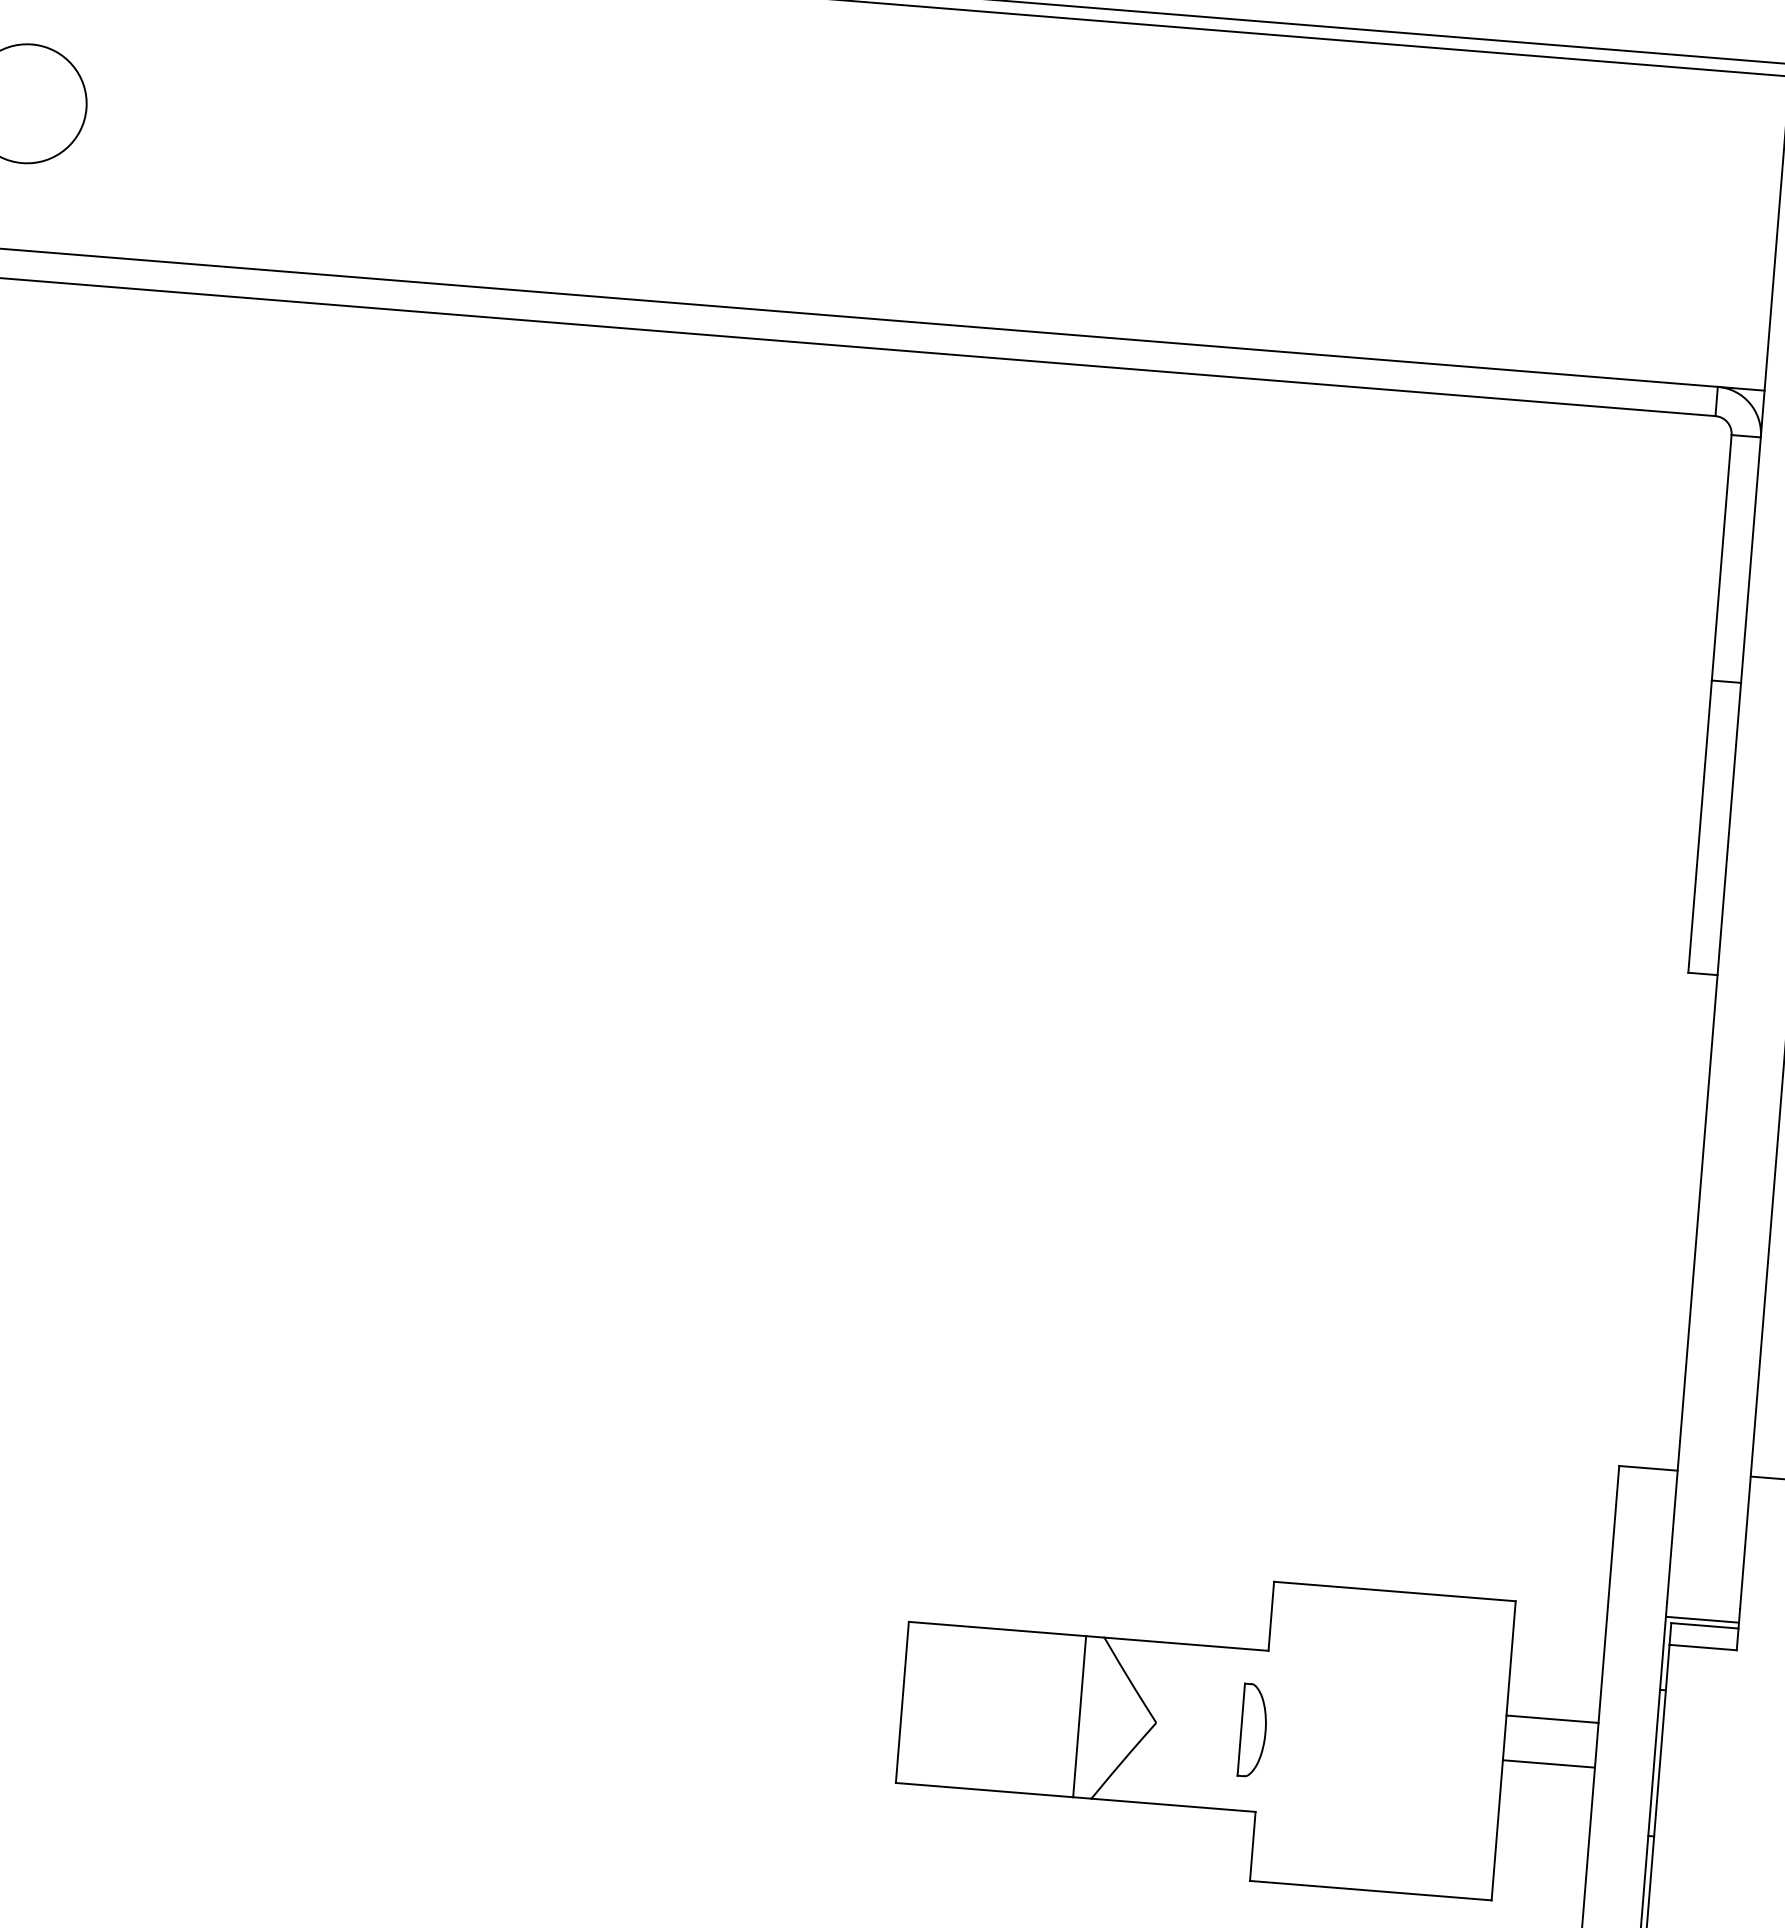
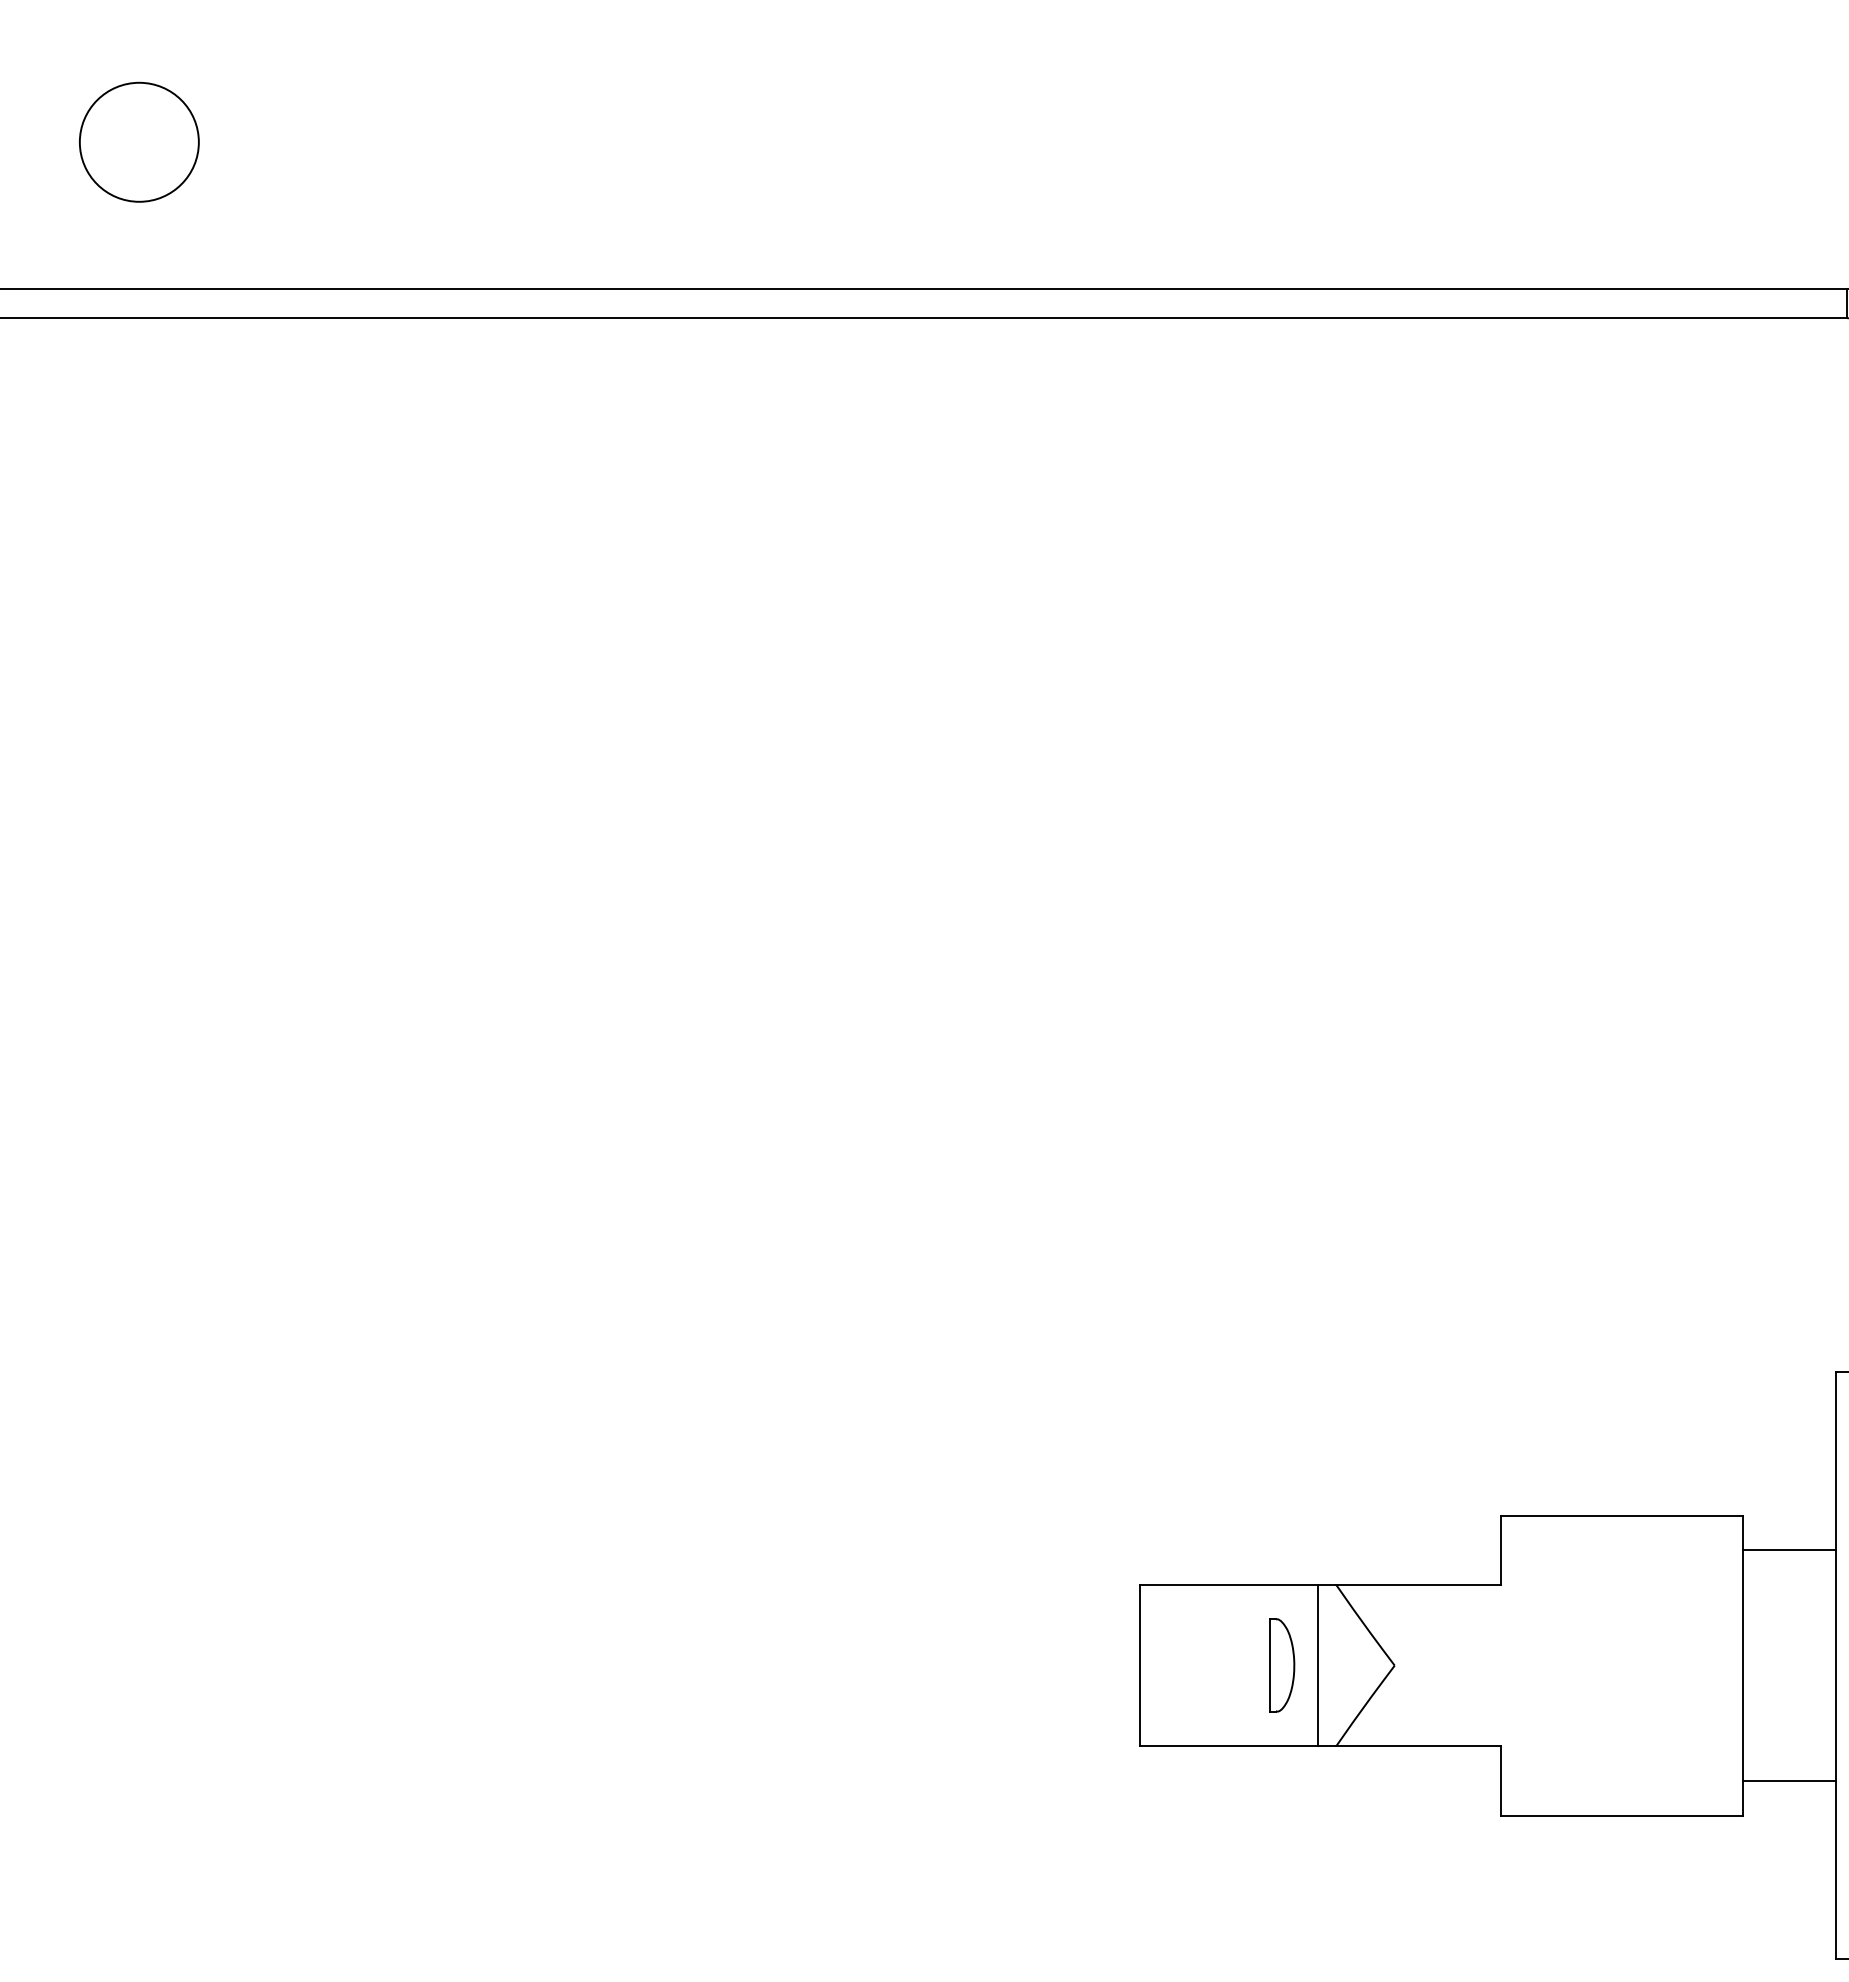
line: (1552, 1719) -> (1789, 1550), moved
part: (1253, 1730) -> (1282, 1665), moved
line: (1549, 1764) -> (1789, 1781), moved

